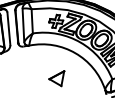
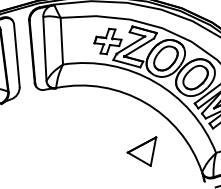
part: (56, 78) -> (141, 151), moved

